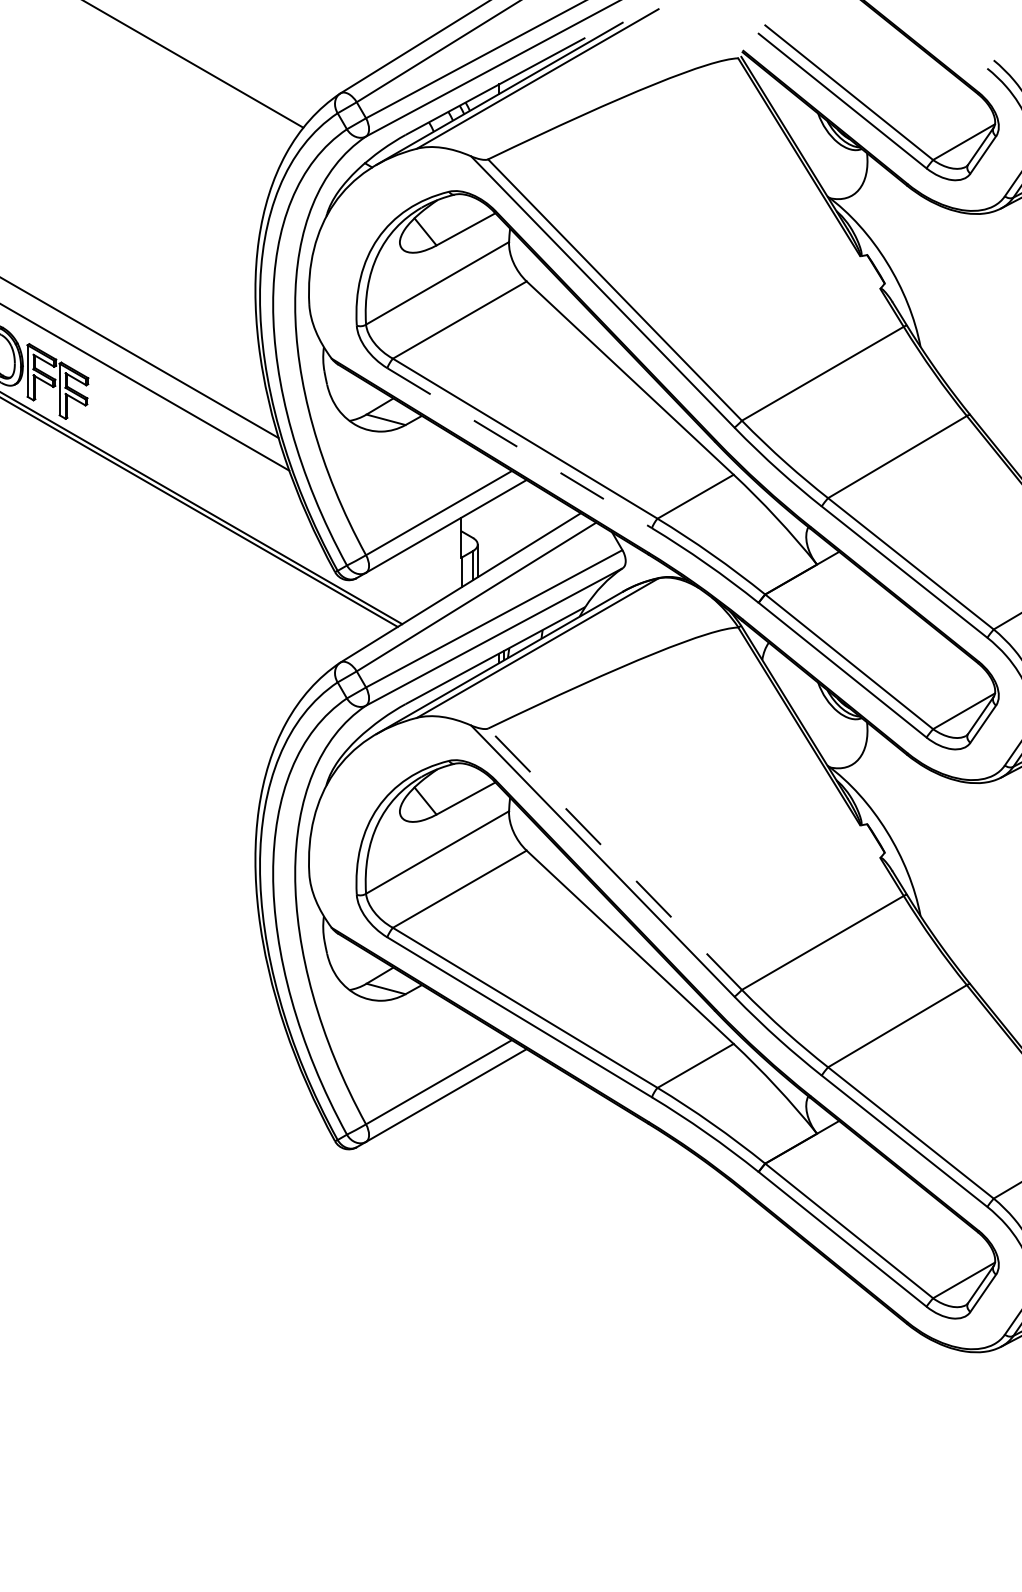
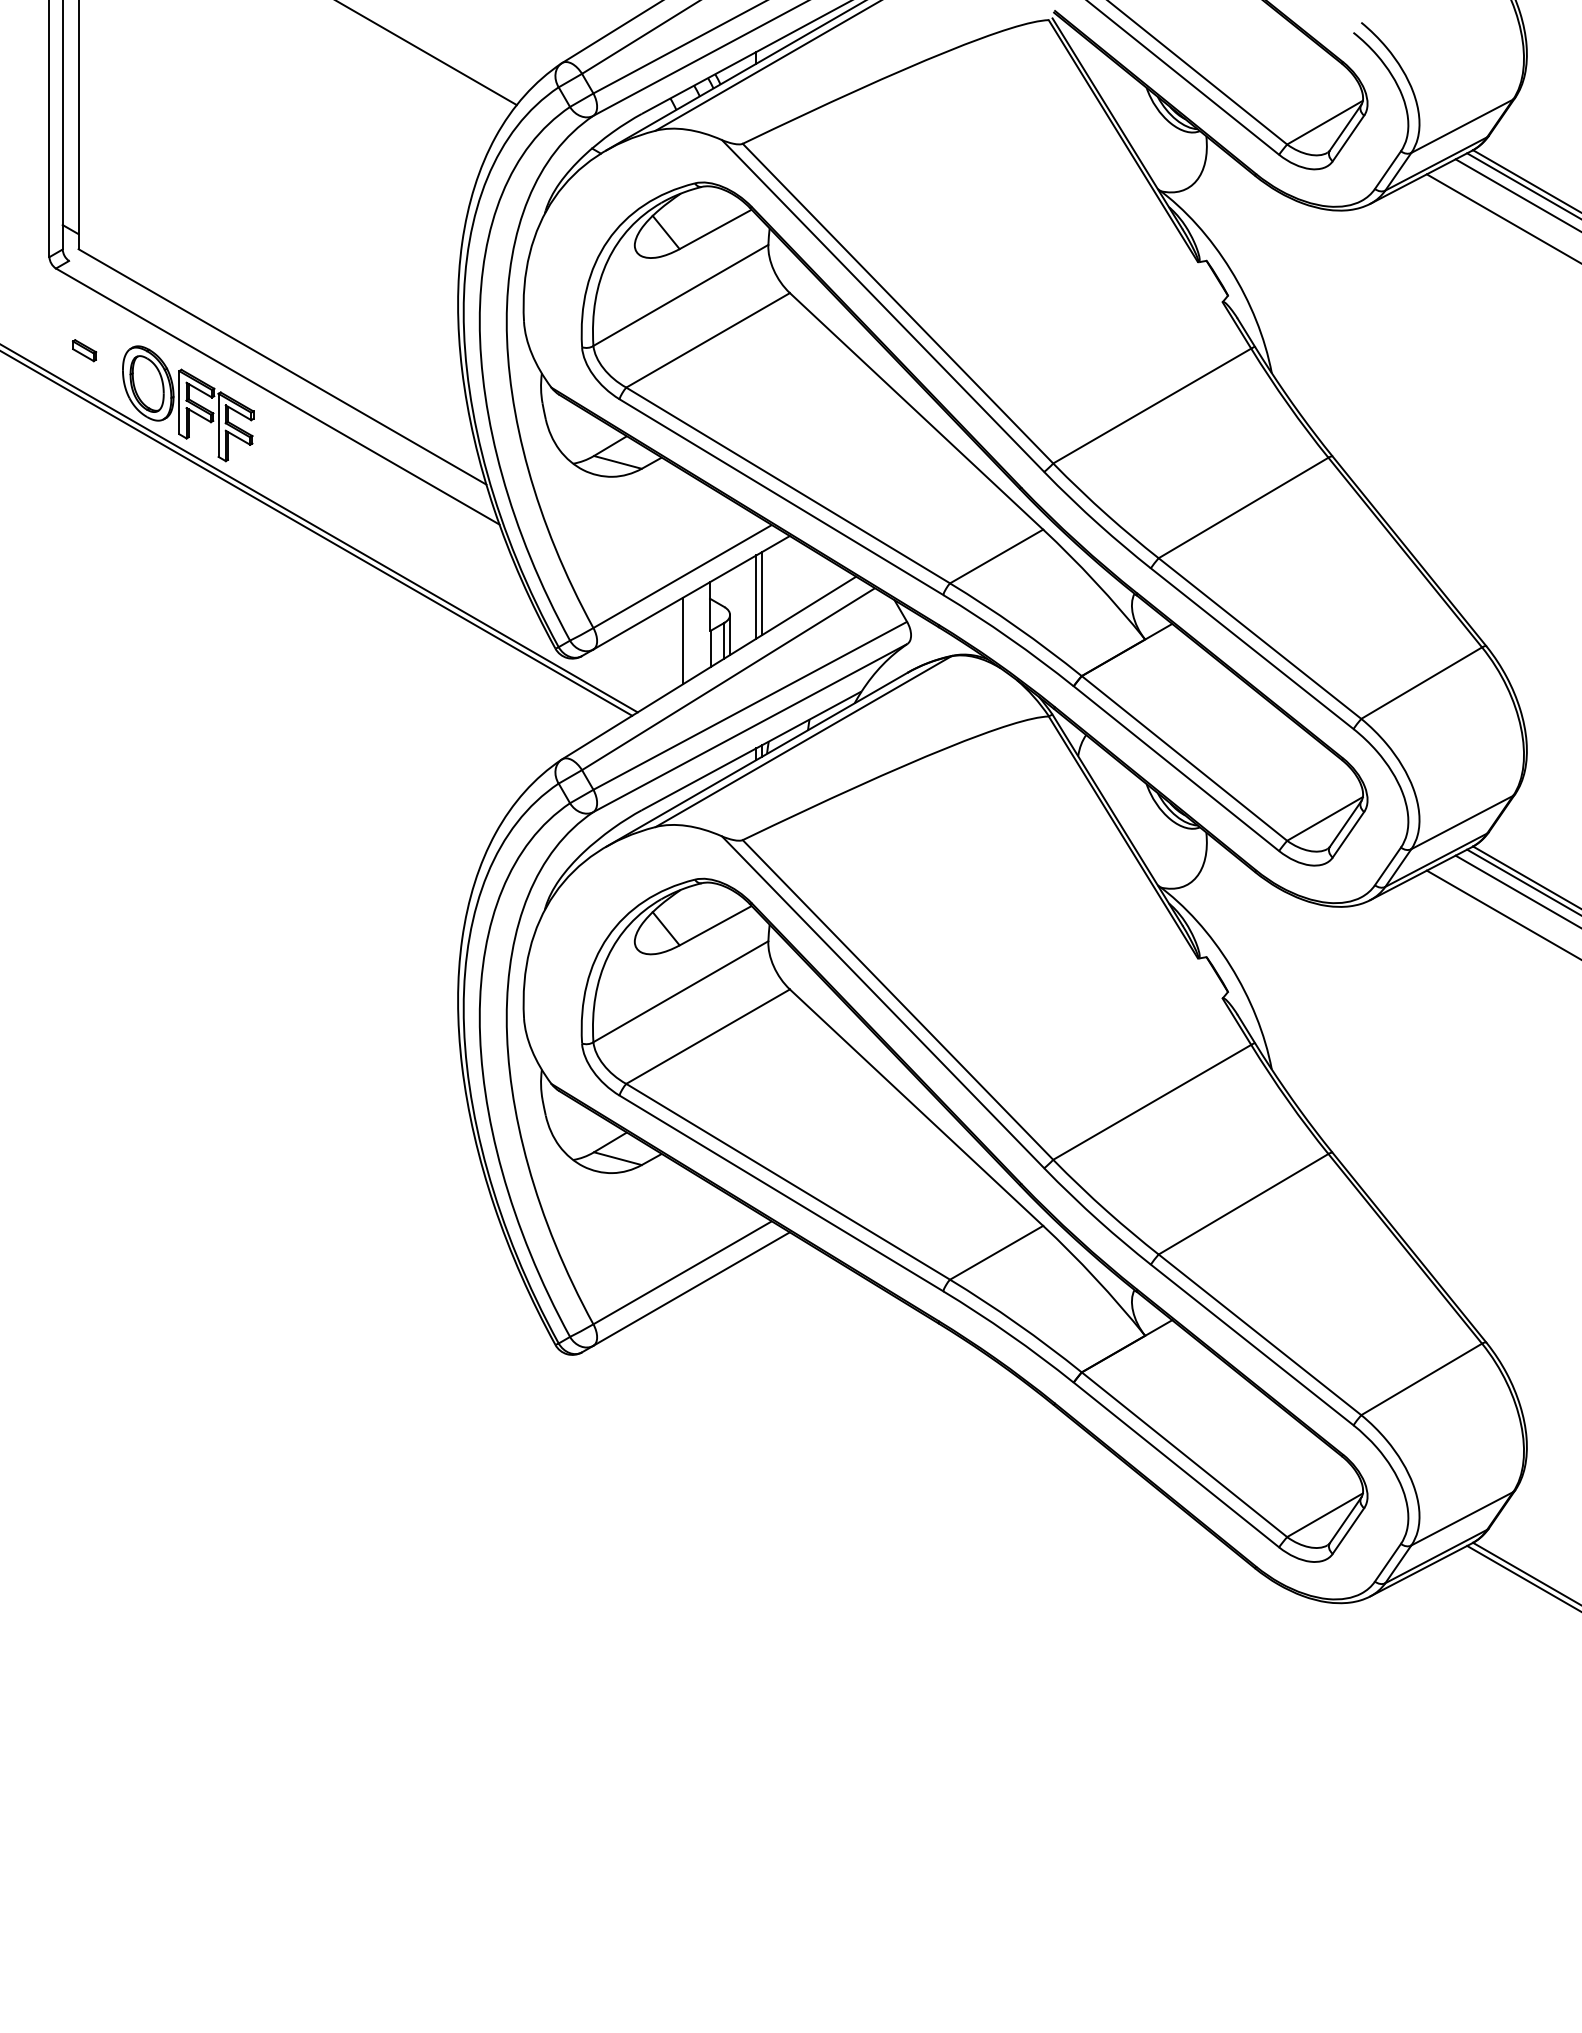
line: (519, 448) -> (781, 497), dashed -> solid
line: (503, 526) -> (761, 593), added
line: (499, 529) -> (756, 596), added
line: (439, 565) -> (683, 640), added
line: (615, 858) -> (898, 999), dashed -> solid

